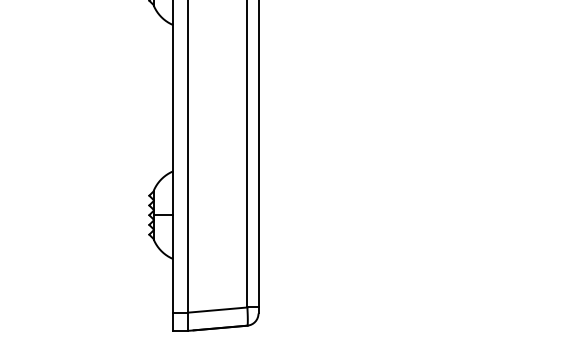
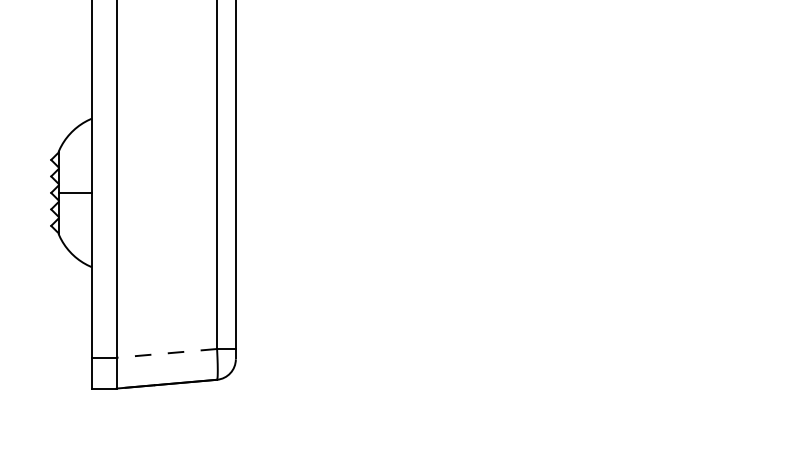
line: (217, 310) -> (166, 354), solid -> dashed

